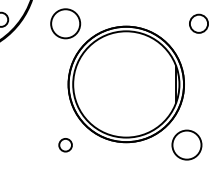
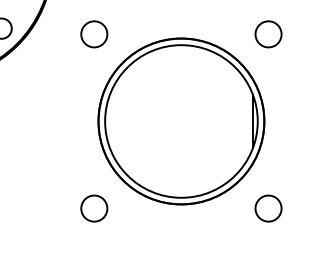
circle: (65, 23) -> (94, 33), size x0.62
circle: (198, 23) -> (267, 33), moved
circle: (65, 145) -> (94, 209), size x1.43
circle: (186, 145) -> (267, 209), size x0.62

